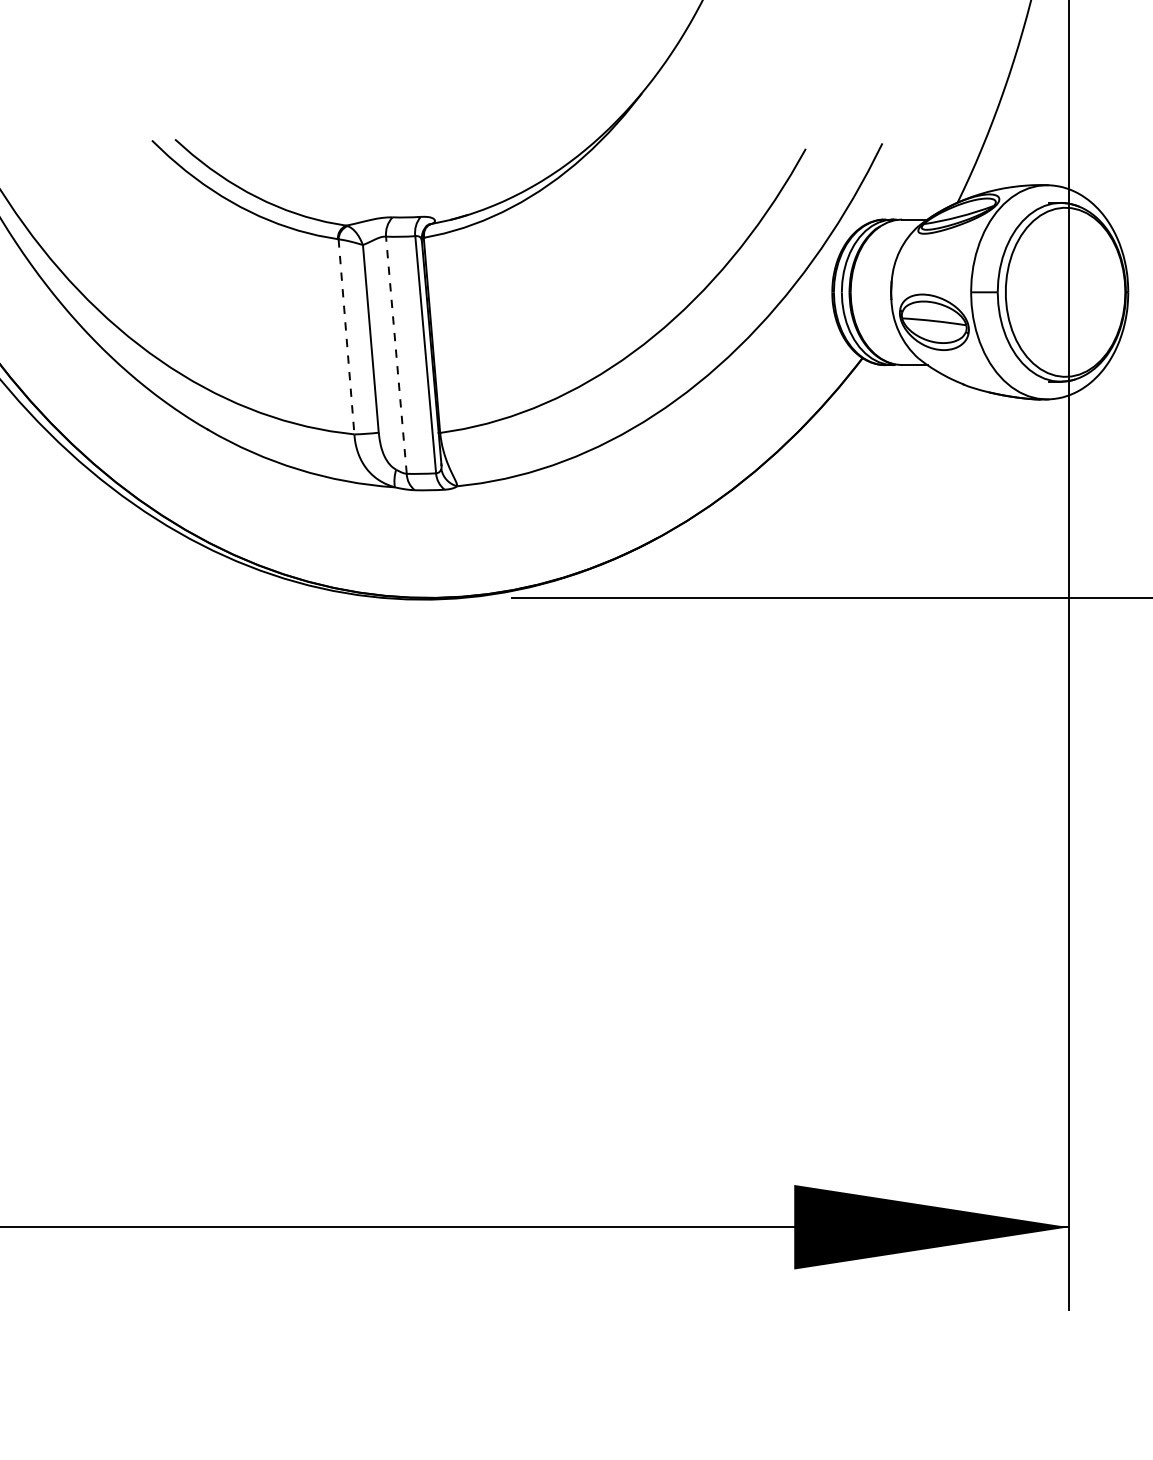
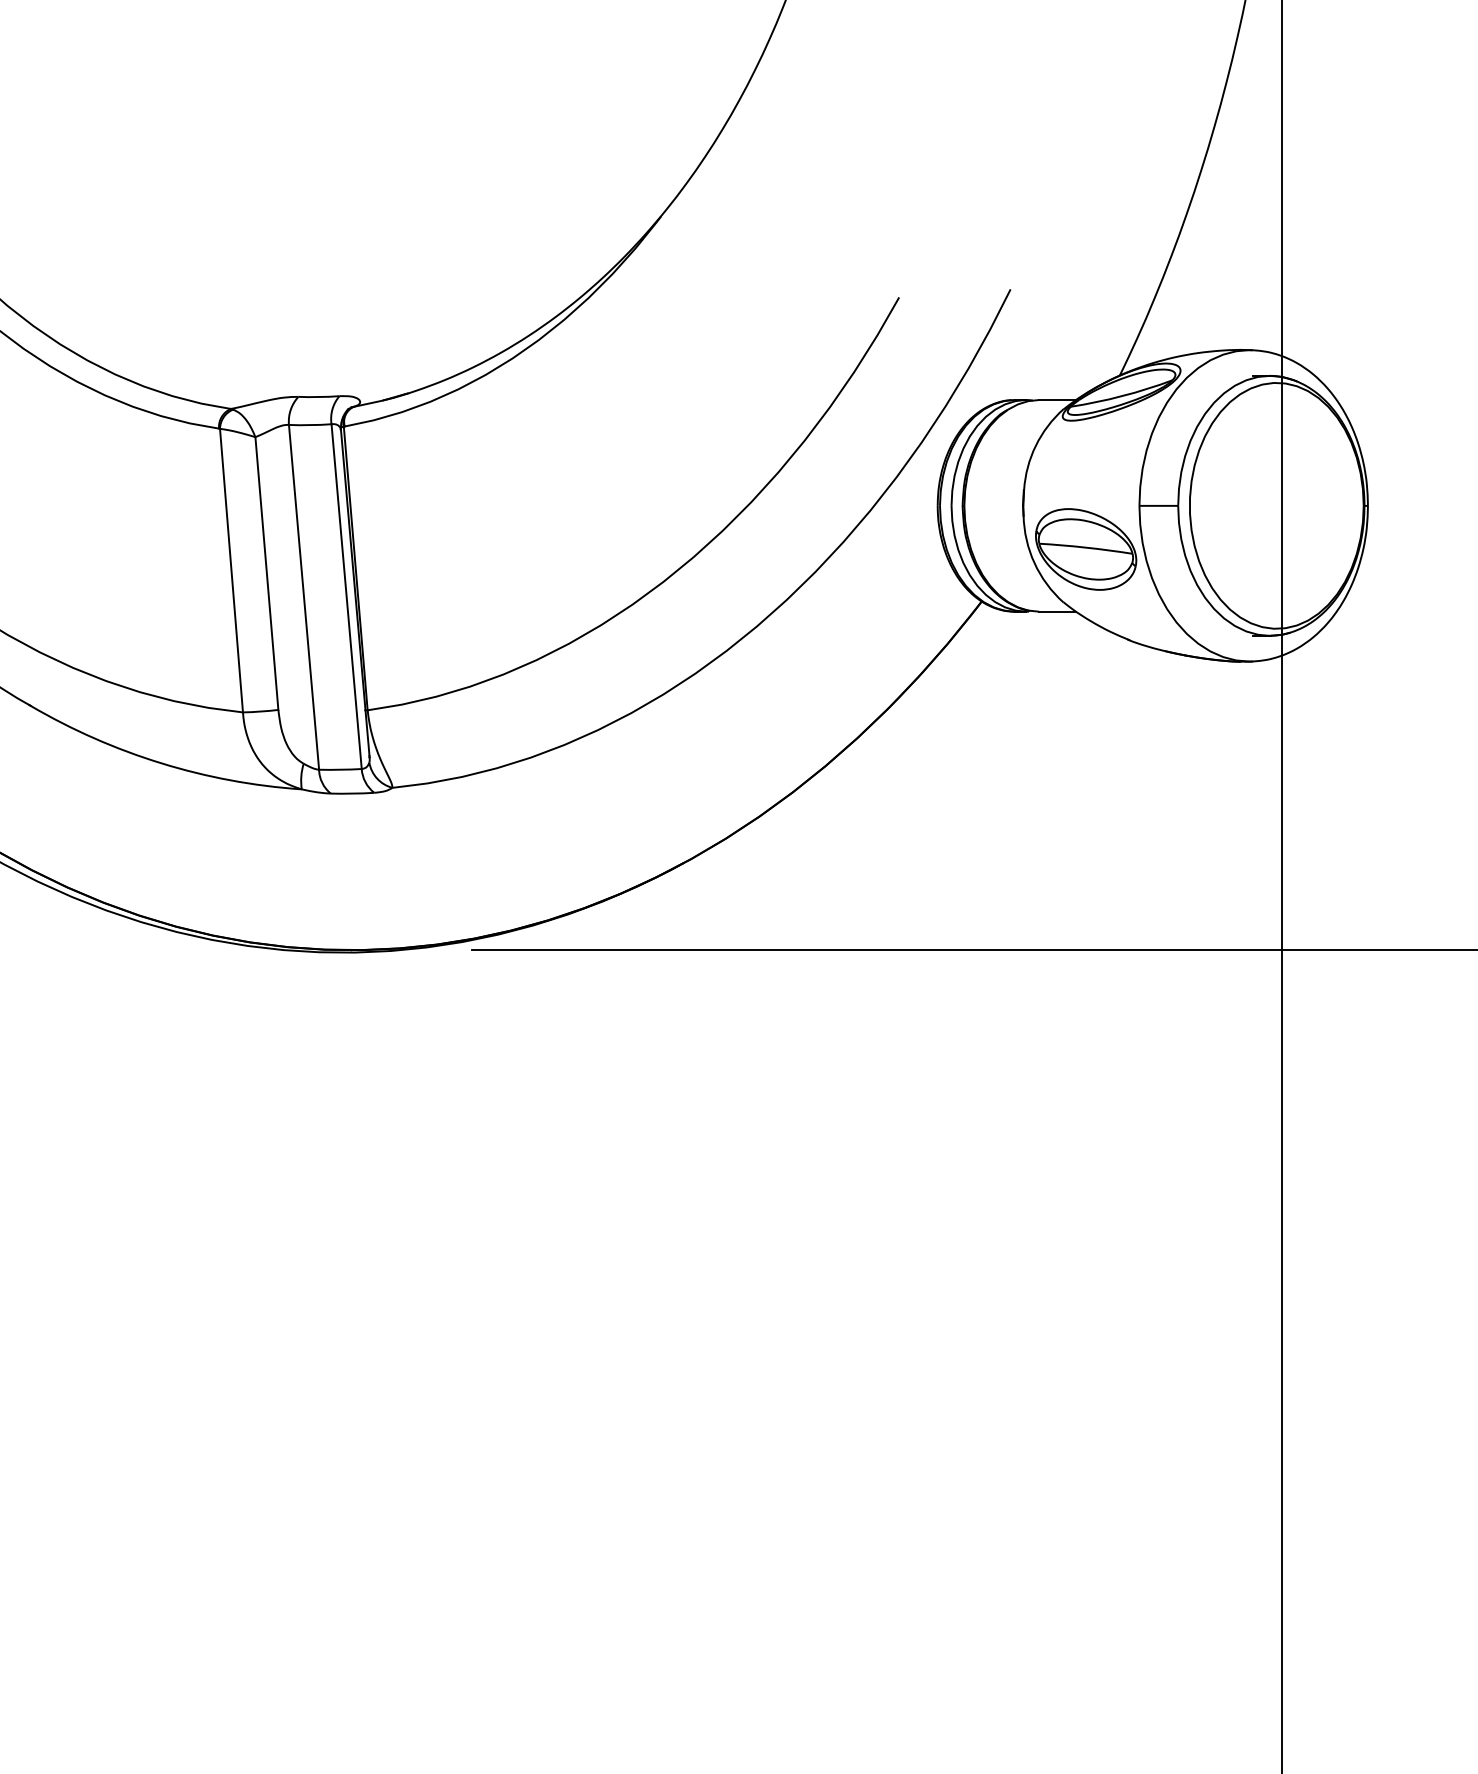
line: (346, 336) -> (231, 570), dashed -> solid
line: (396, 354) -> (304, 596), dashed -> solid

